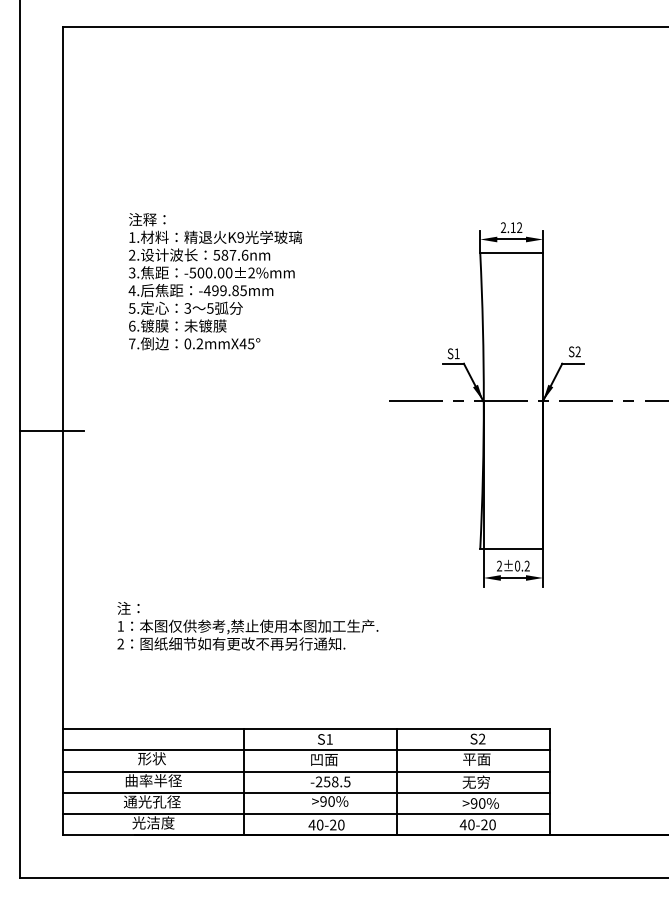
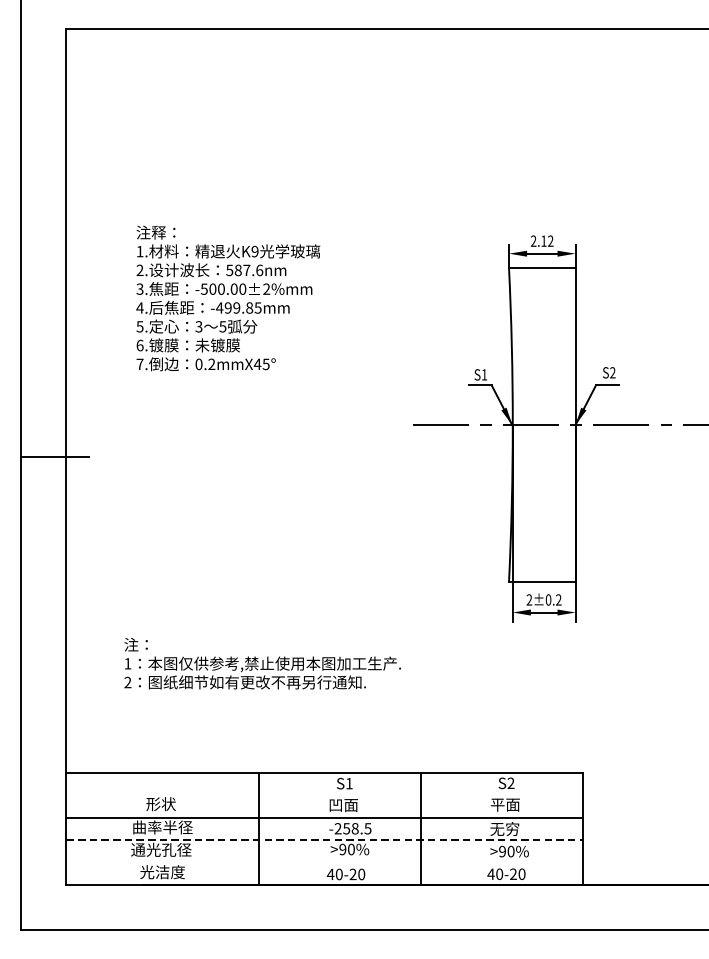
line: (306, 750) -> (324, 795), removed
line: (306, 792) -> (324, 839), solid -> dashed
line: (306, 814) -> (324, 863), removed

